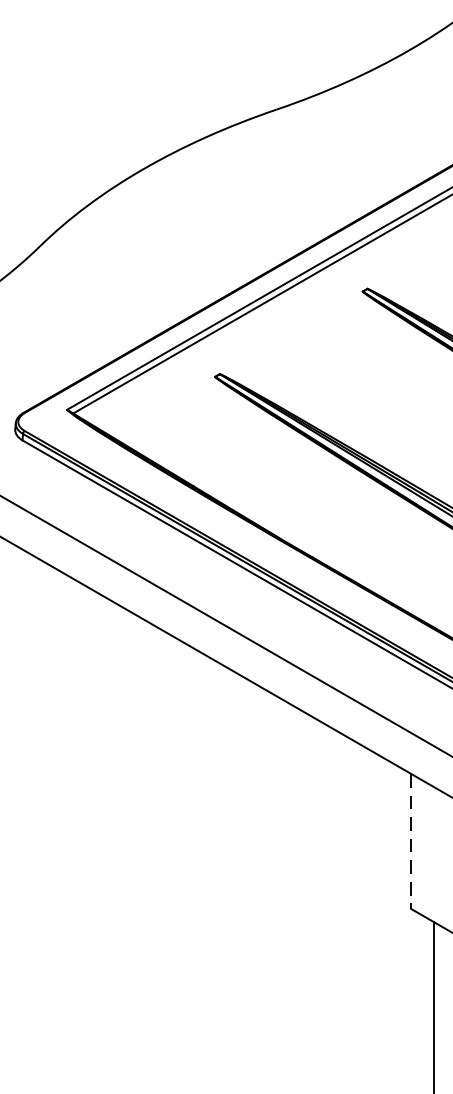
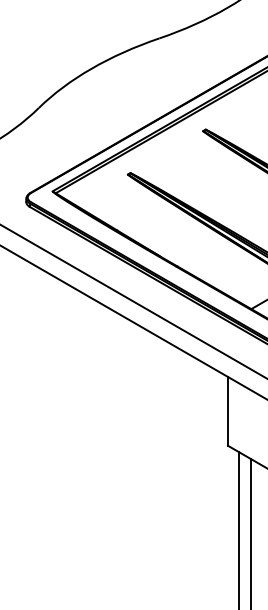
line: (412, 841) -> (228, 411), dashed -> solid

